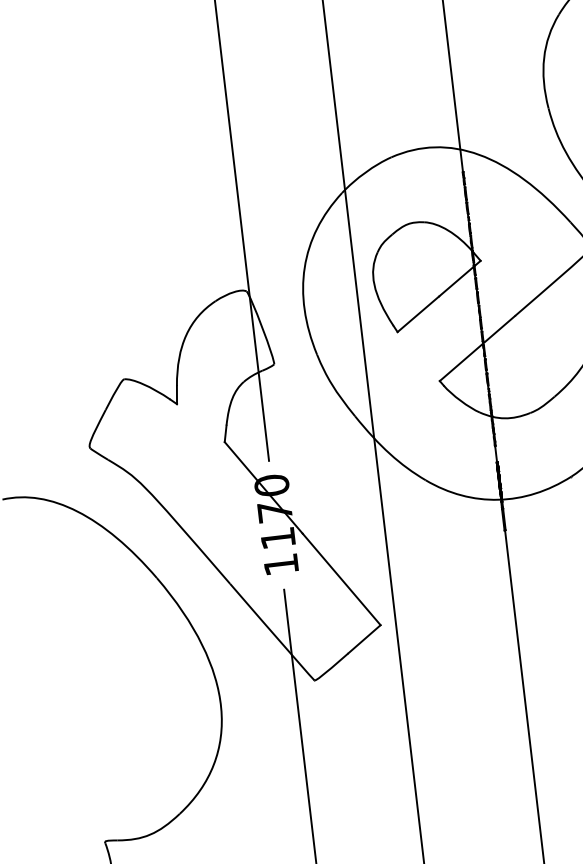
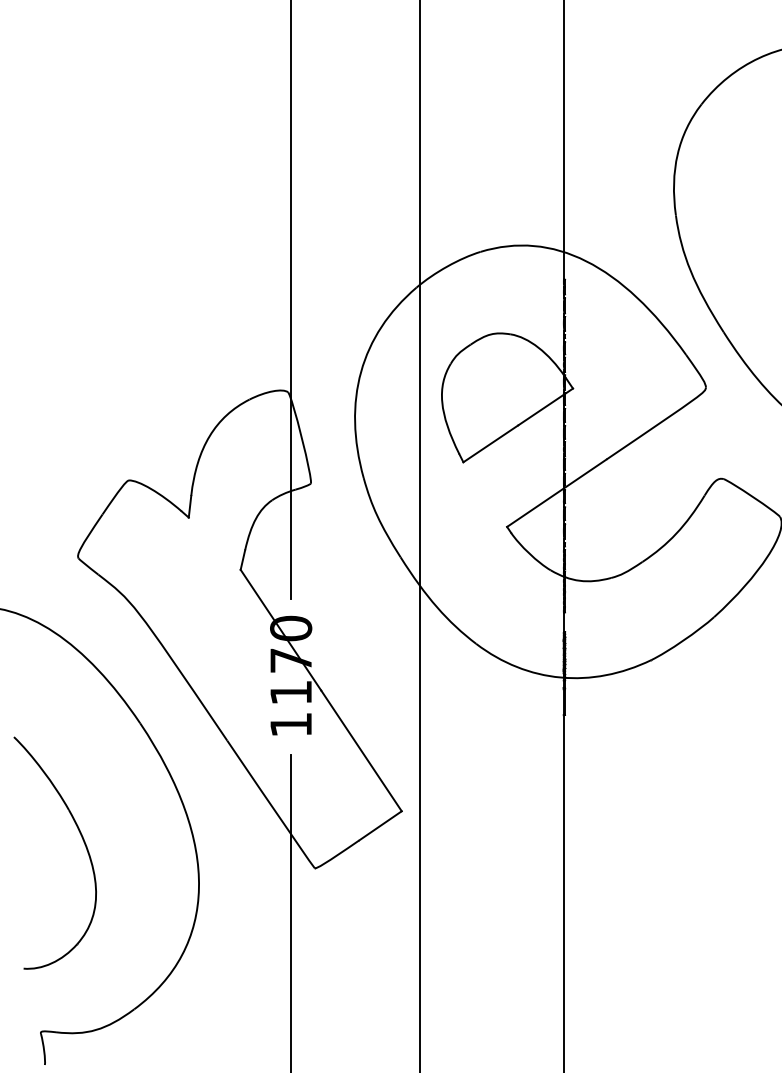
part: (120, 680) -> (82, 840), added

